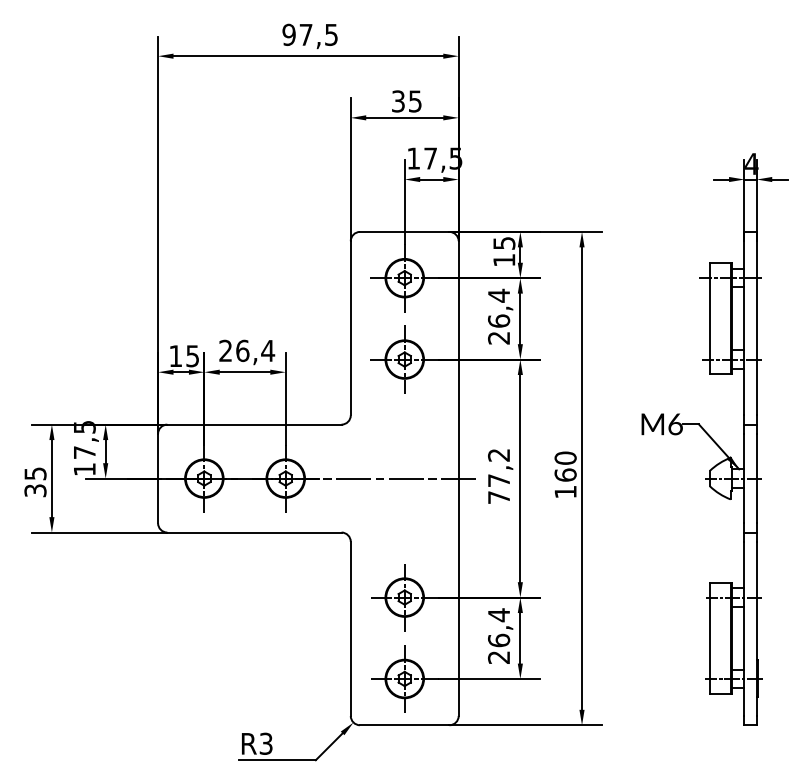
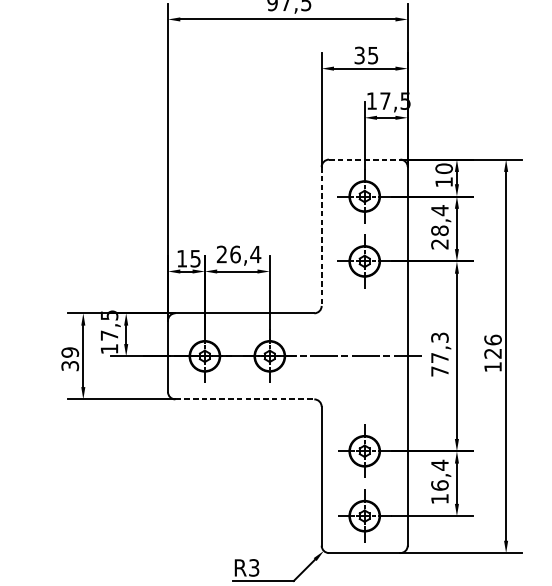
line: (404, 231) -> (364, 159), solid -> dashed
text: (504, 242) -> (444, 168), 15 -> 10
text: (499, 320) -> (440, 230), 26,4 -> 28,4
line: (350, 328) -> (321, 236), solid -> dashed
text: (499, 455) -> (440, 337), 77,2 -> 77,3
text: (565, 466) -> (492, 346), 160 -> 126
text: (35, 473) -> (70, 352), 35 -> 39
line: (254, 532) -> (244, 399), solid -> dashed
text: (498, 657) -> (439, 499), 26,4 -> 16,4

